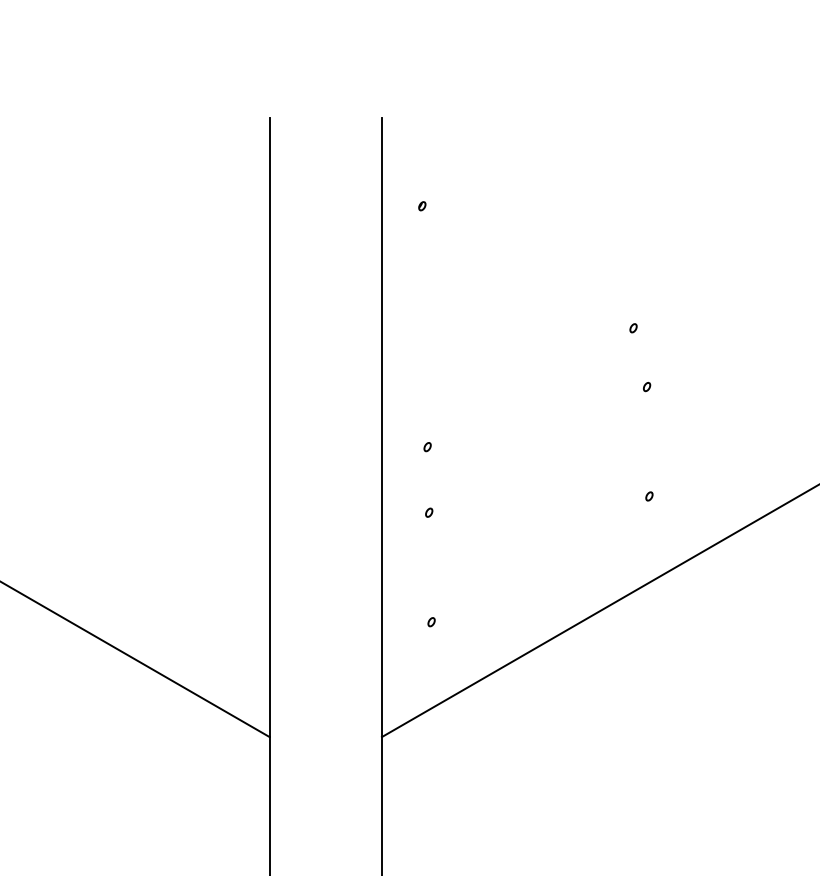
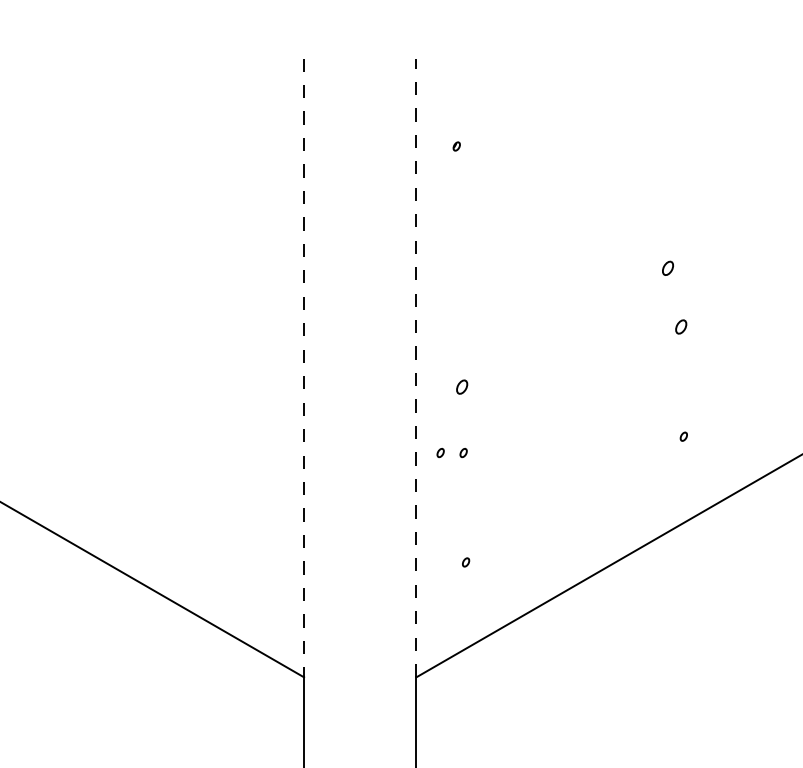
part: (633, 328) -> (667, 268), size x1.6
part: (647, 387) -> (681, 327), size x1.6
line: (381, 427) -> (415, 367), solid -> dashed
line: (269, 428) -> (303, 368), solid -> dashed
part: (427, 447) -> (461, 387), size x1.6
part: (406, 512) -> (440, 452), added

